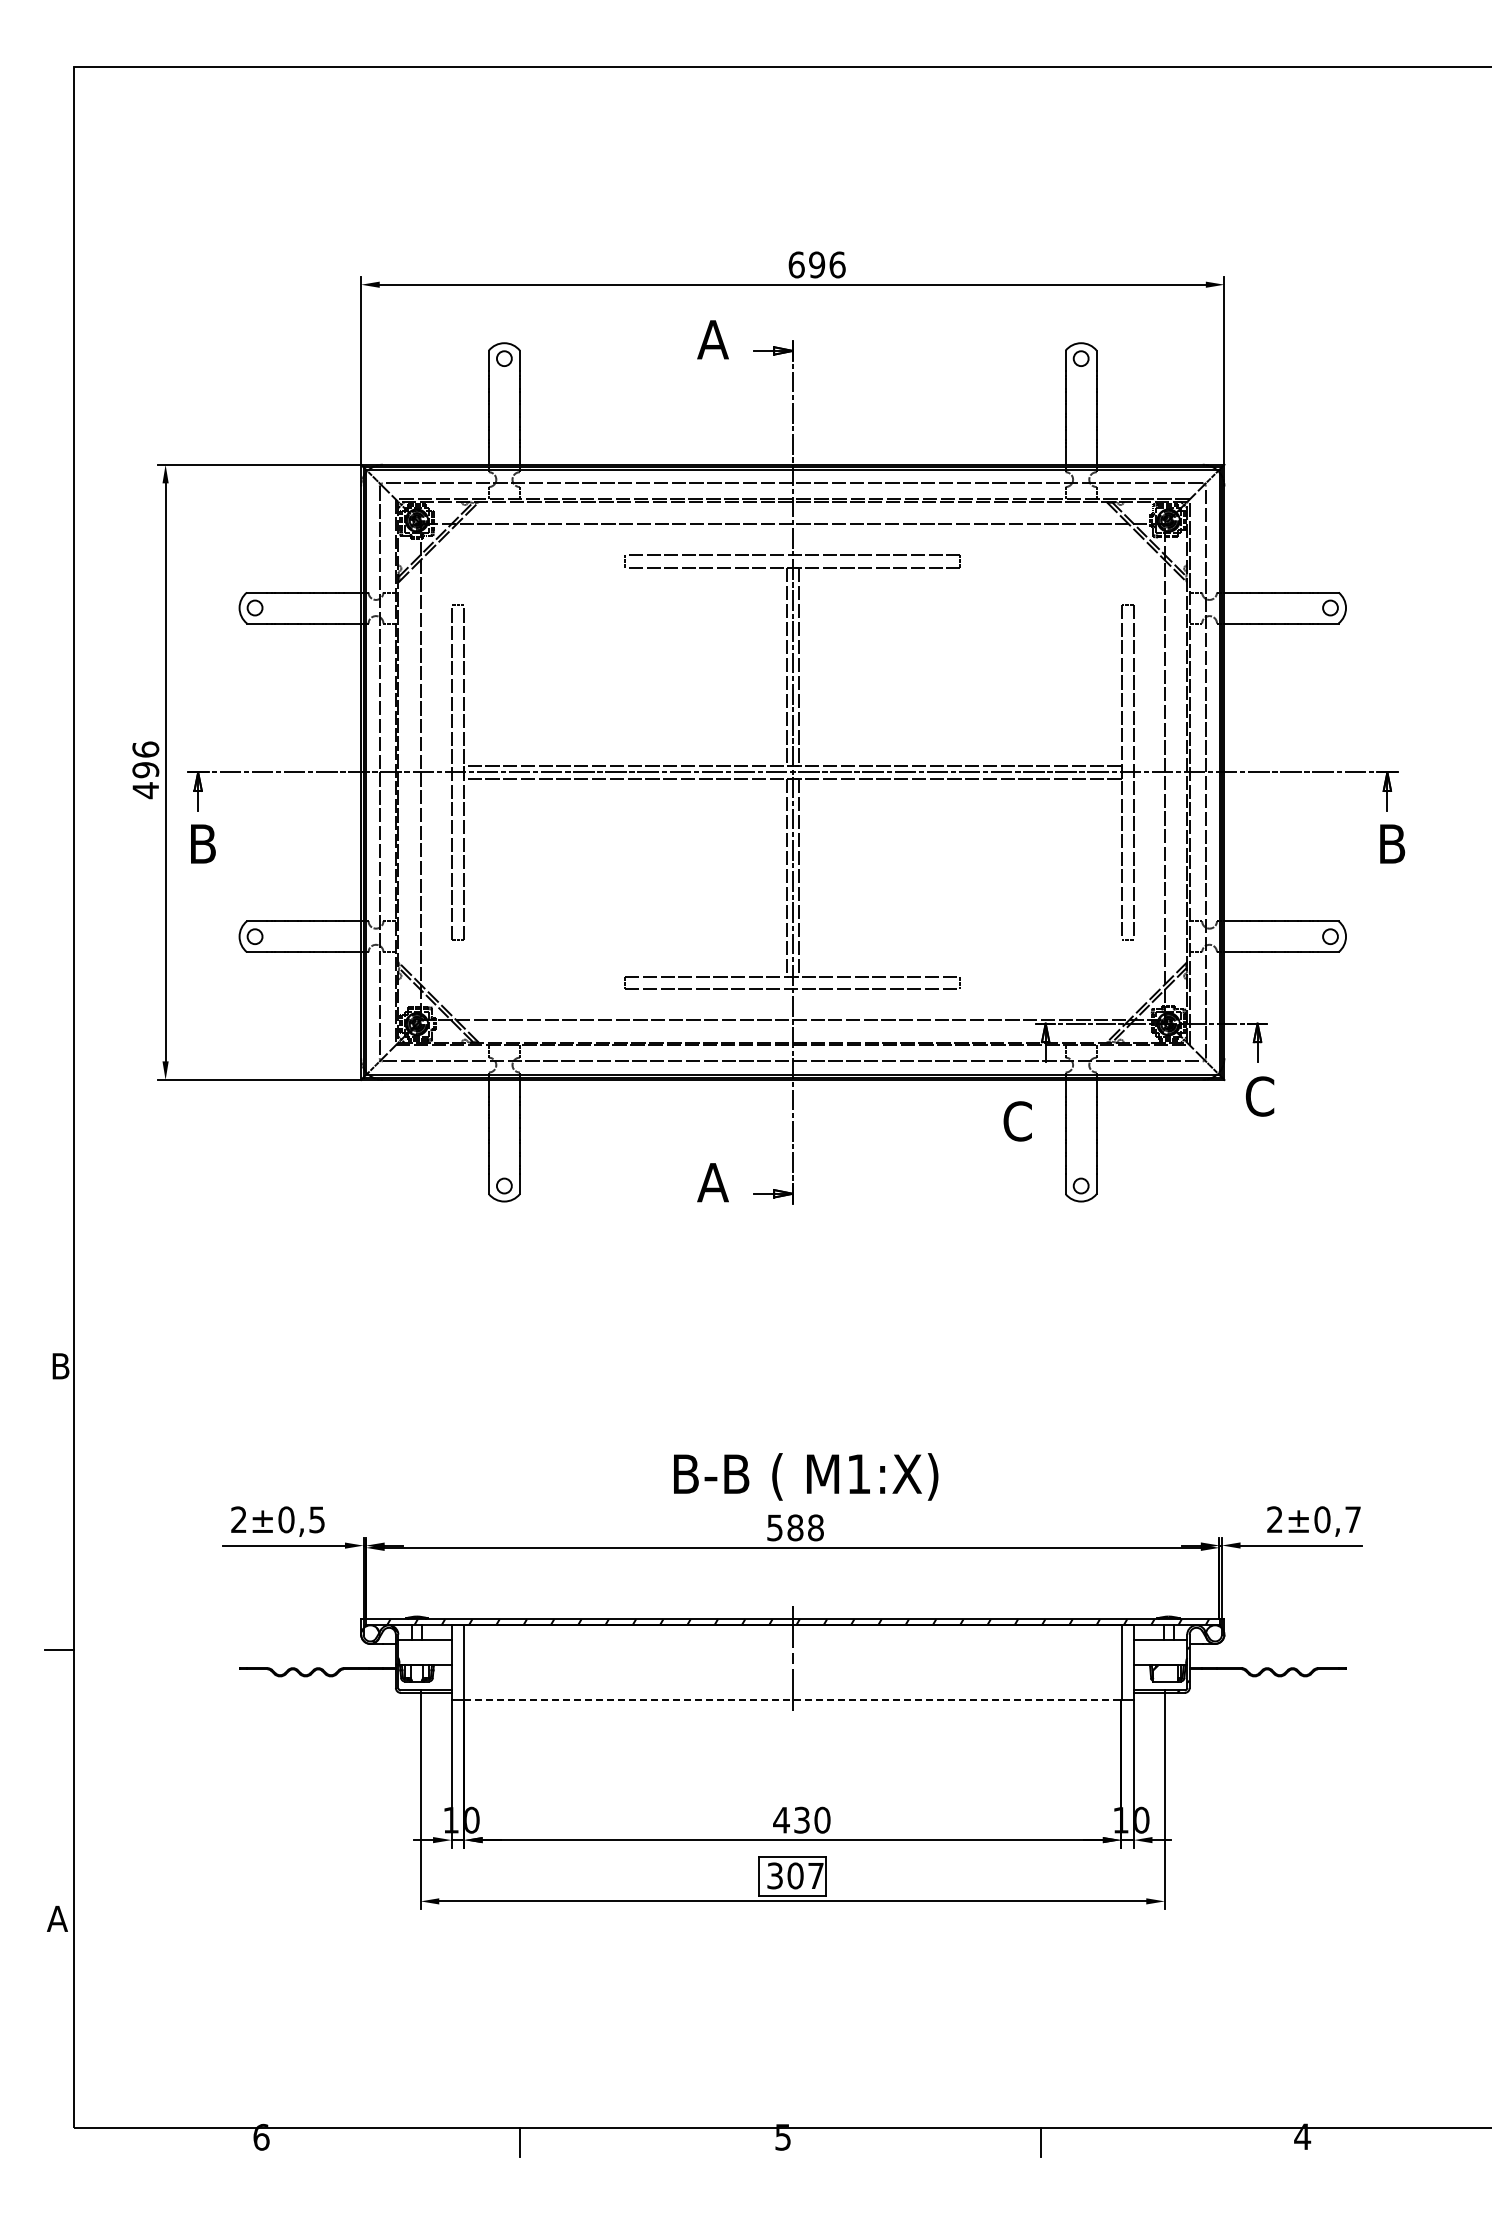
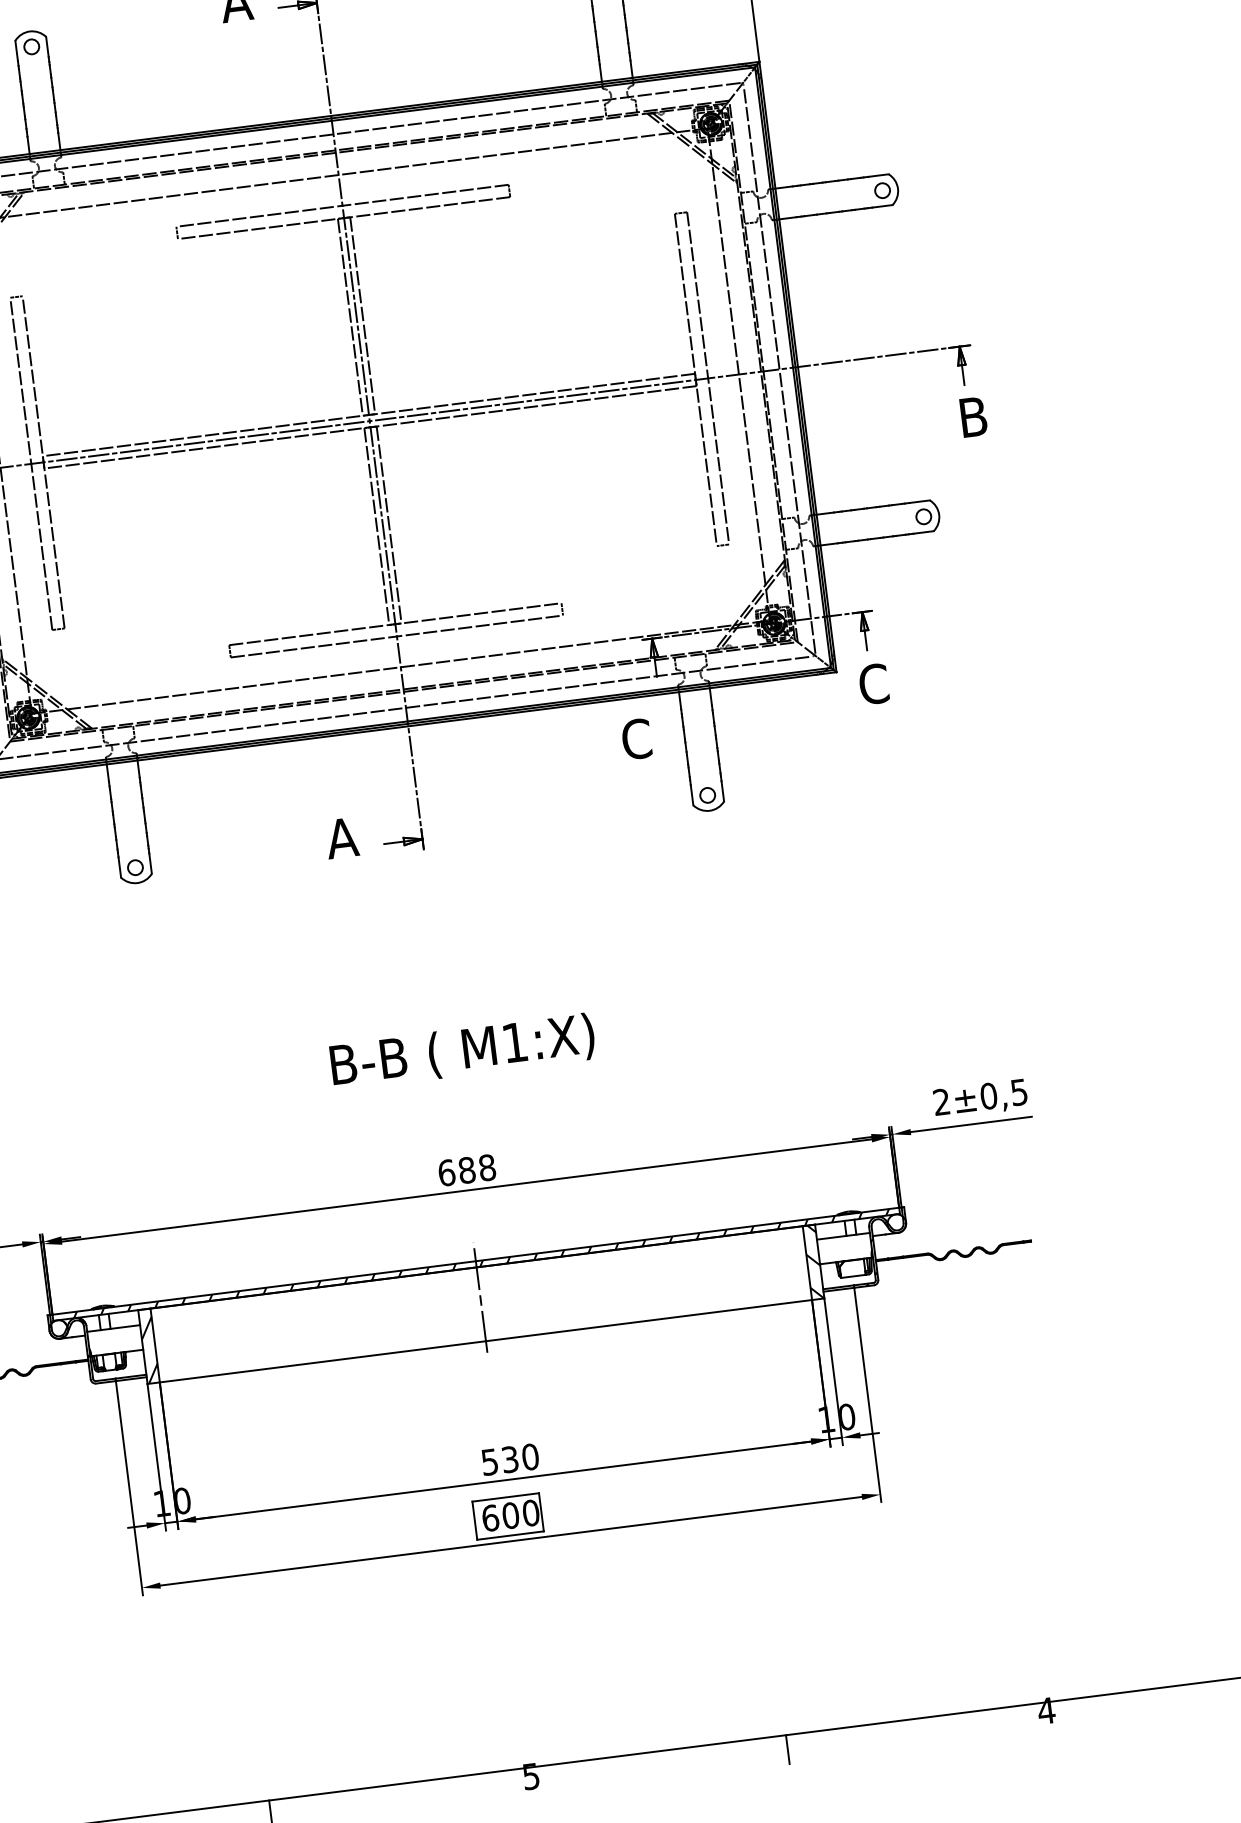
text: (806, 1476) -> (463, 1051), moved
text: (1352, 1519) -> (1018, 1092), ±0,7 -> ±0,5
text: (775, 1527) -> (447, 1172), 588 -> 688
hatch: (1127, 1662) -> (813, 1262), added
hatch: (457, 1666) -> (149, 1350), added
line: (792, 1699) -> (485, 1340), dashed -> solid
text: (781, 1820) -> (489, 1462), 430 -> 530
text: (795, 1875) -> (510, 1515), 307 -> 600

